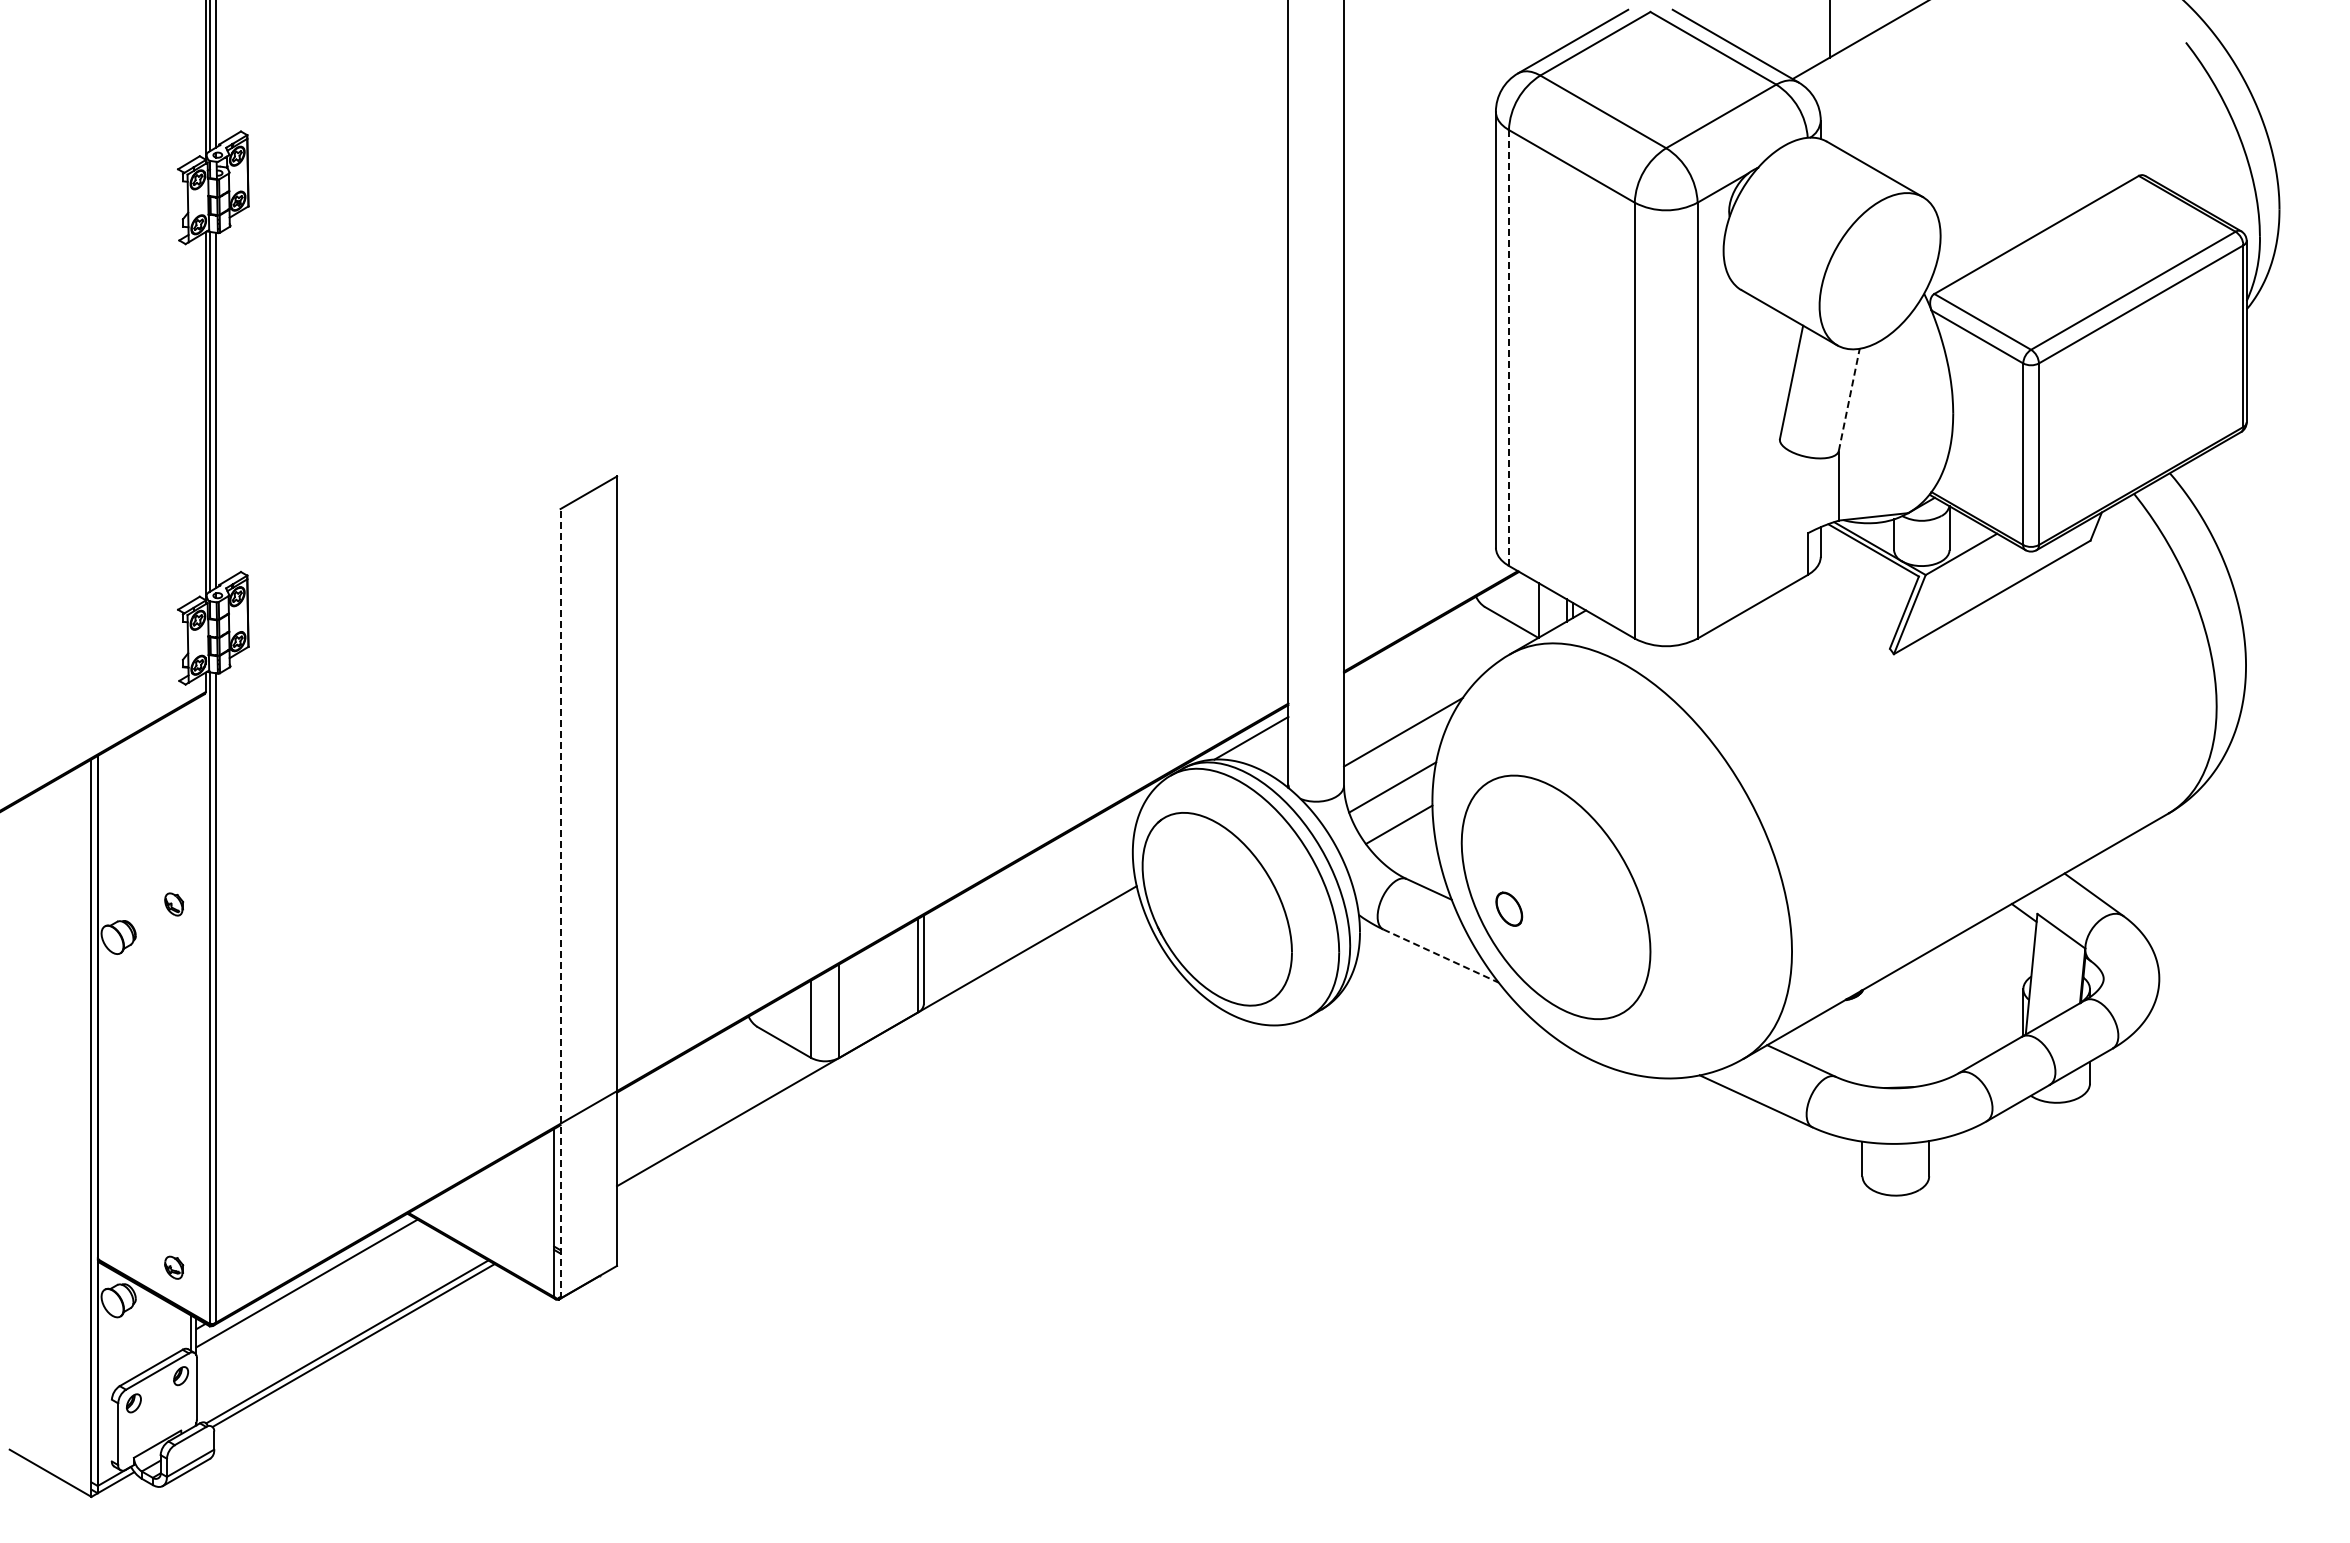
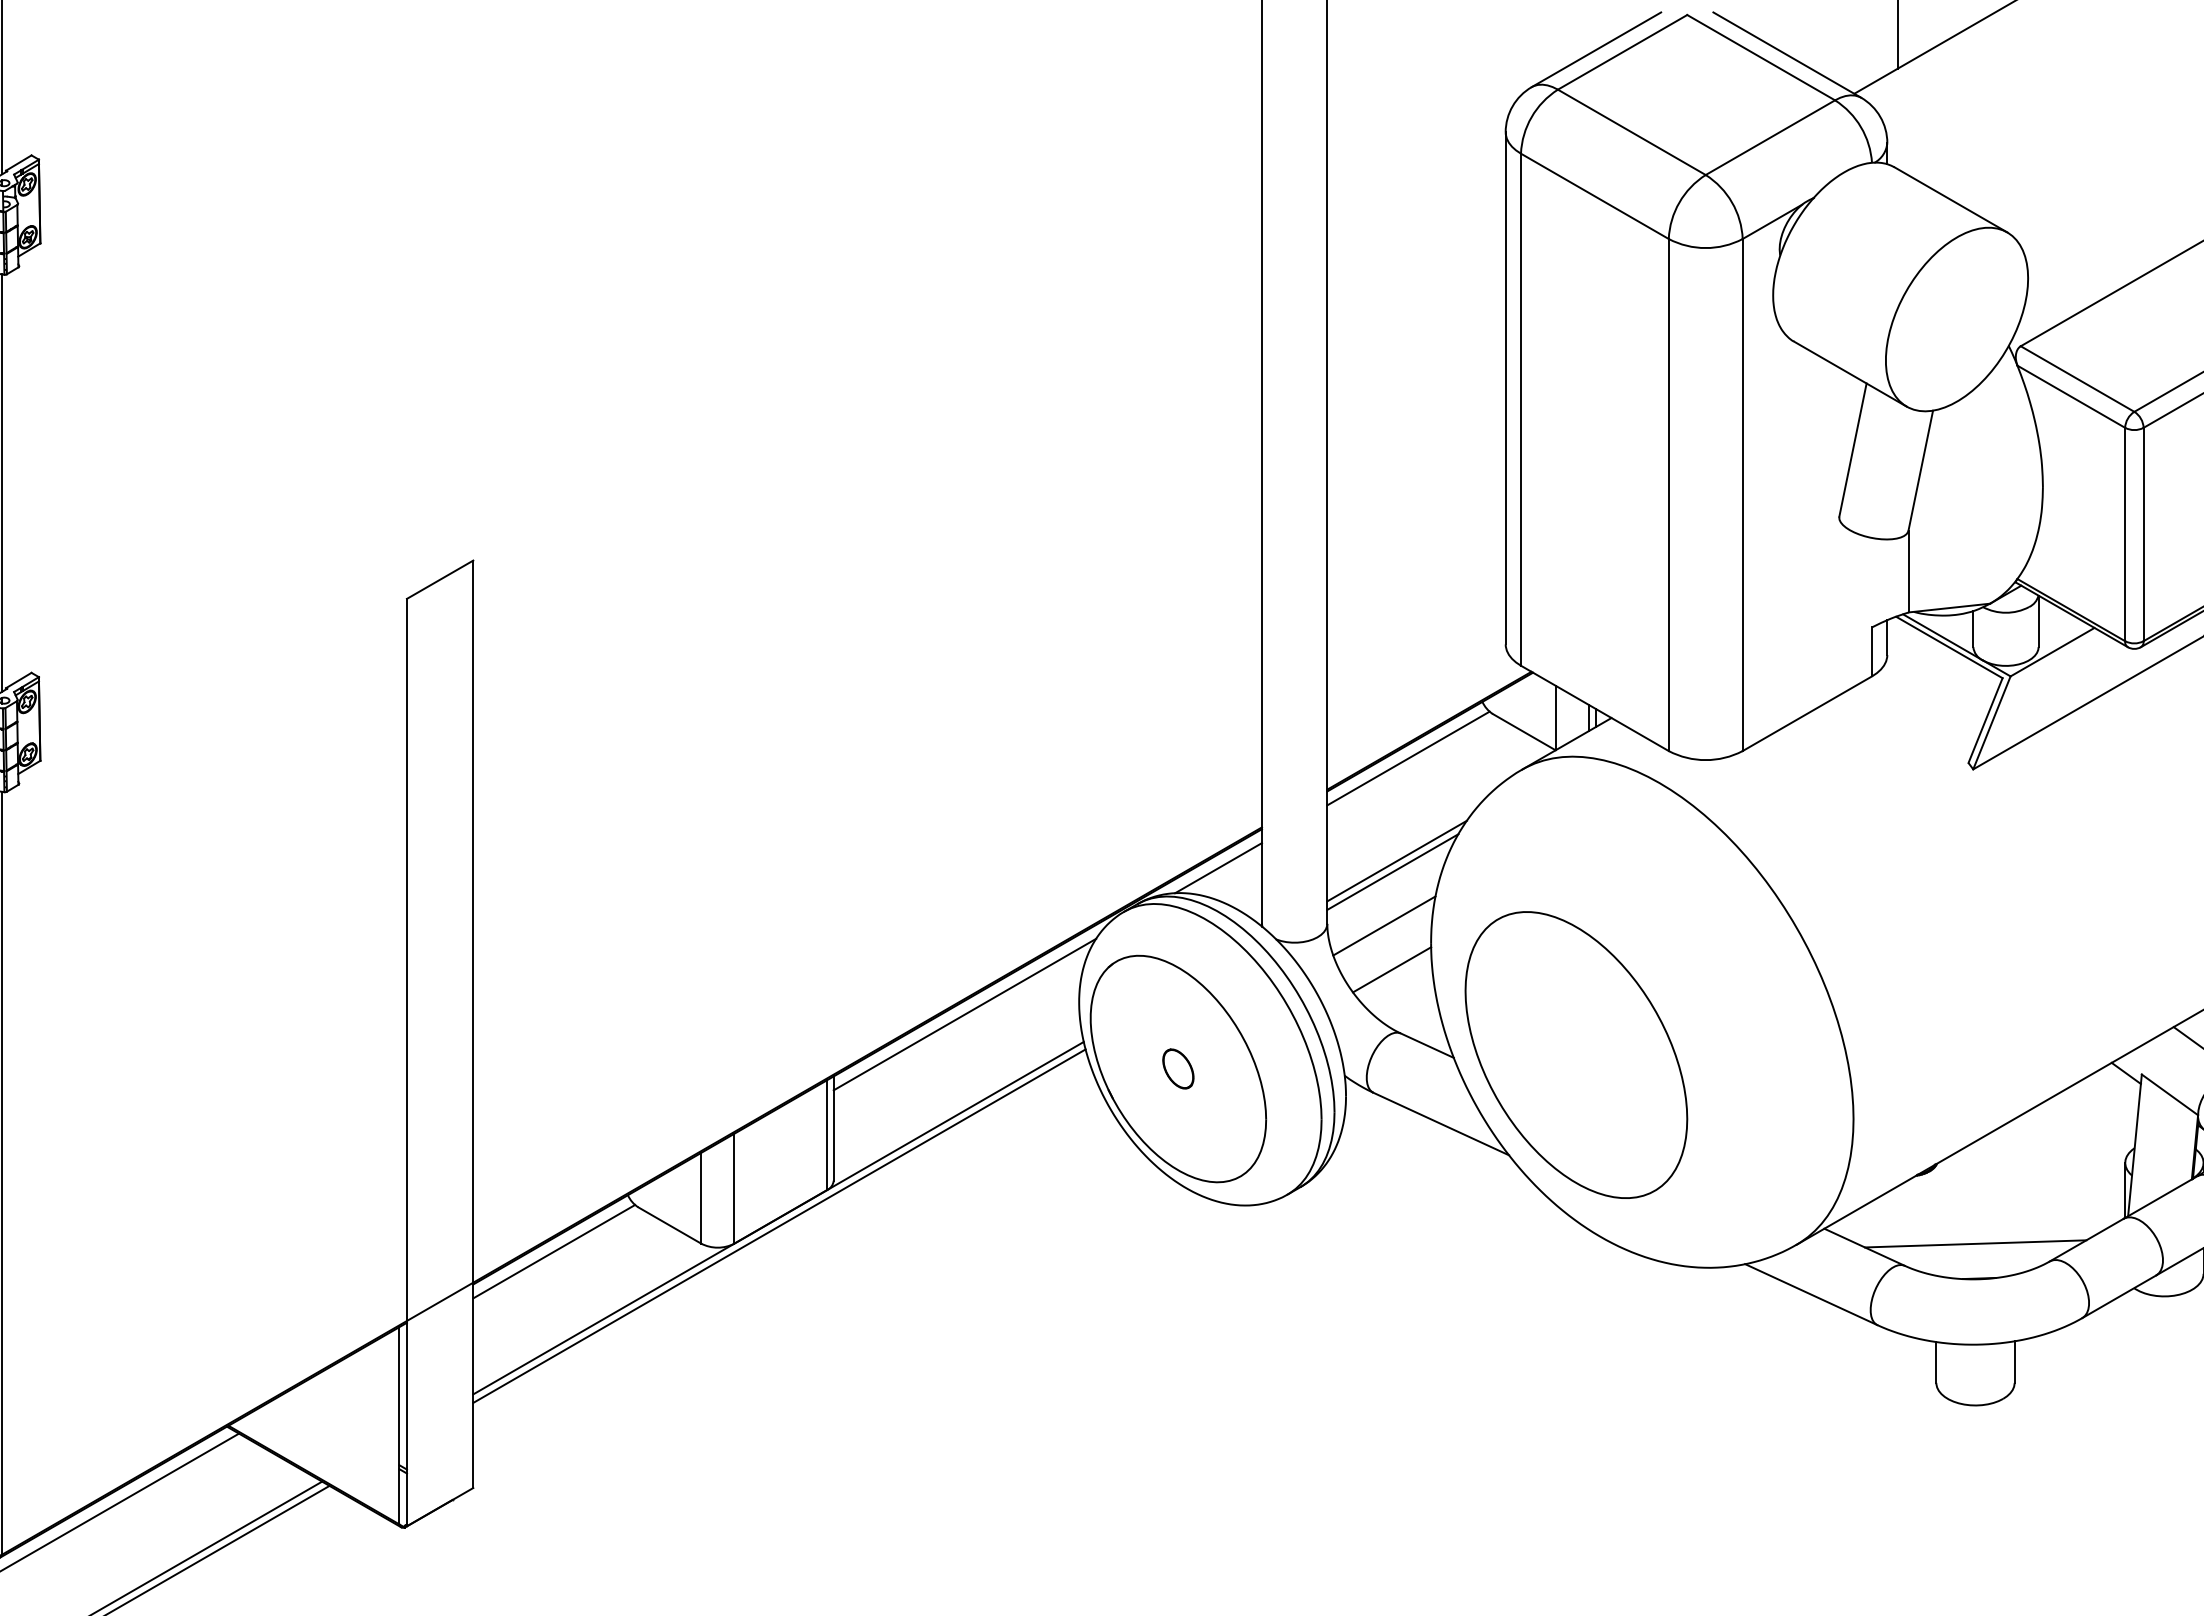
line: (1508, 348) -> (1520, 410), dashed -> solid
line: (1849, 399) -> (1921, 470), dashed -> solid
line: (1413, 644) -> (1408, 758), added
line: (1399, 741) -> (1392, 871), added
line: (1035, 862) -> (964, 1014), added
line: (560, 903) -> (406, 1062), dashed -> solid
part: (1509, 908) -> (1178, 1068), moved
line: (1441, 956) -> (1441, 1124), dashed -> solid
line: (877, 1042) -> (779, 1225), added
line: (1895, 1058) -> (1975, 1244), added
line: (685, 1064) -> (553, 1251), added

